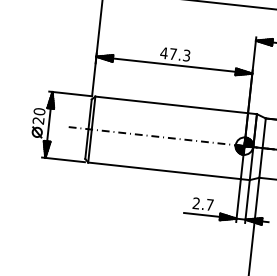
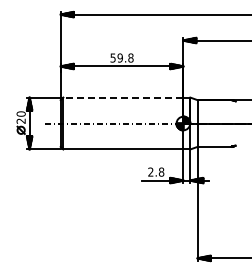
text: (174, 53) -> (121, 57), 47.3 -> 59.8
line: (170, 104) -> (122, 97), solid -> dashed
text: (209, 204) -> (161, 171), 2.7 -> 2.8

